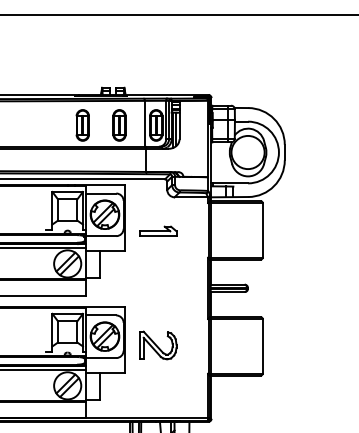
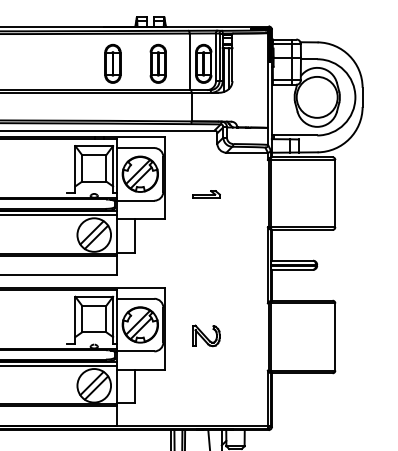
part: (158, 230) -> (206, 193), size x0.6
part: (158, 345) -> (206, 335), size x0.6

